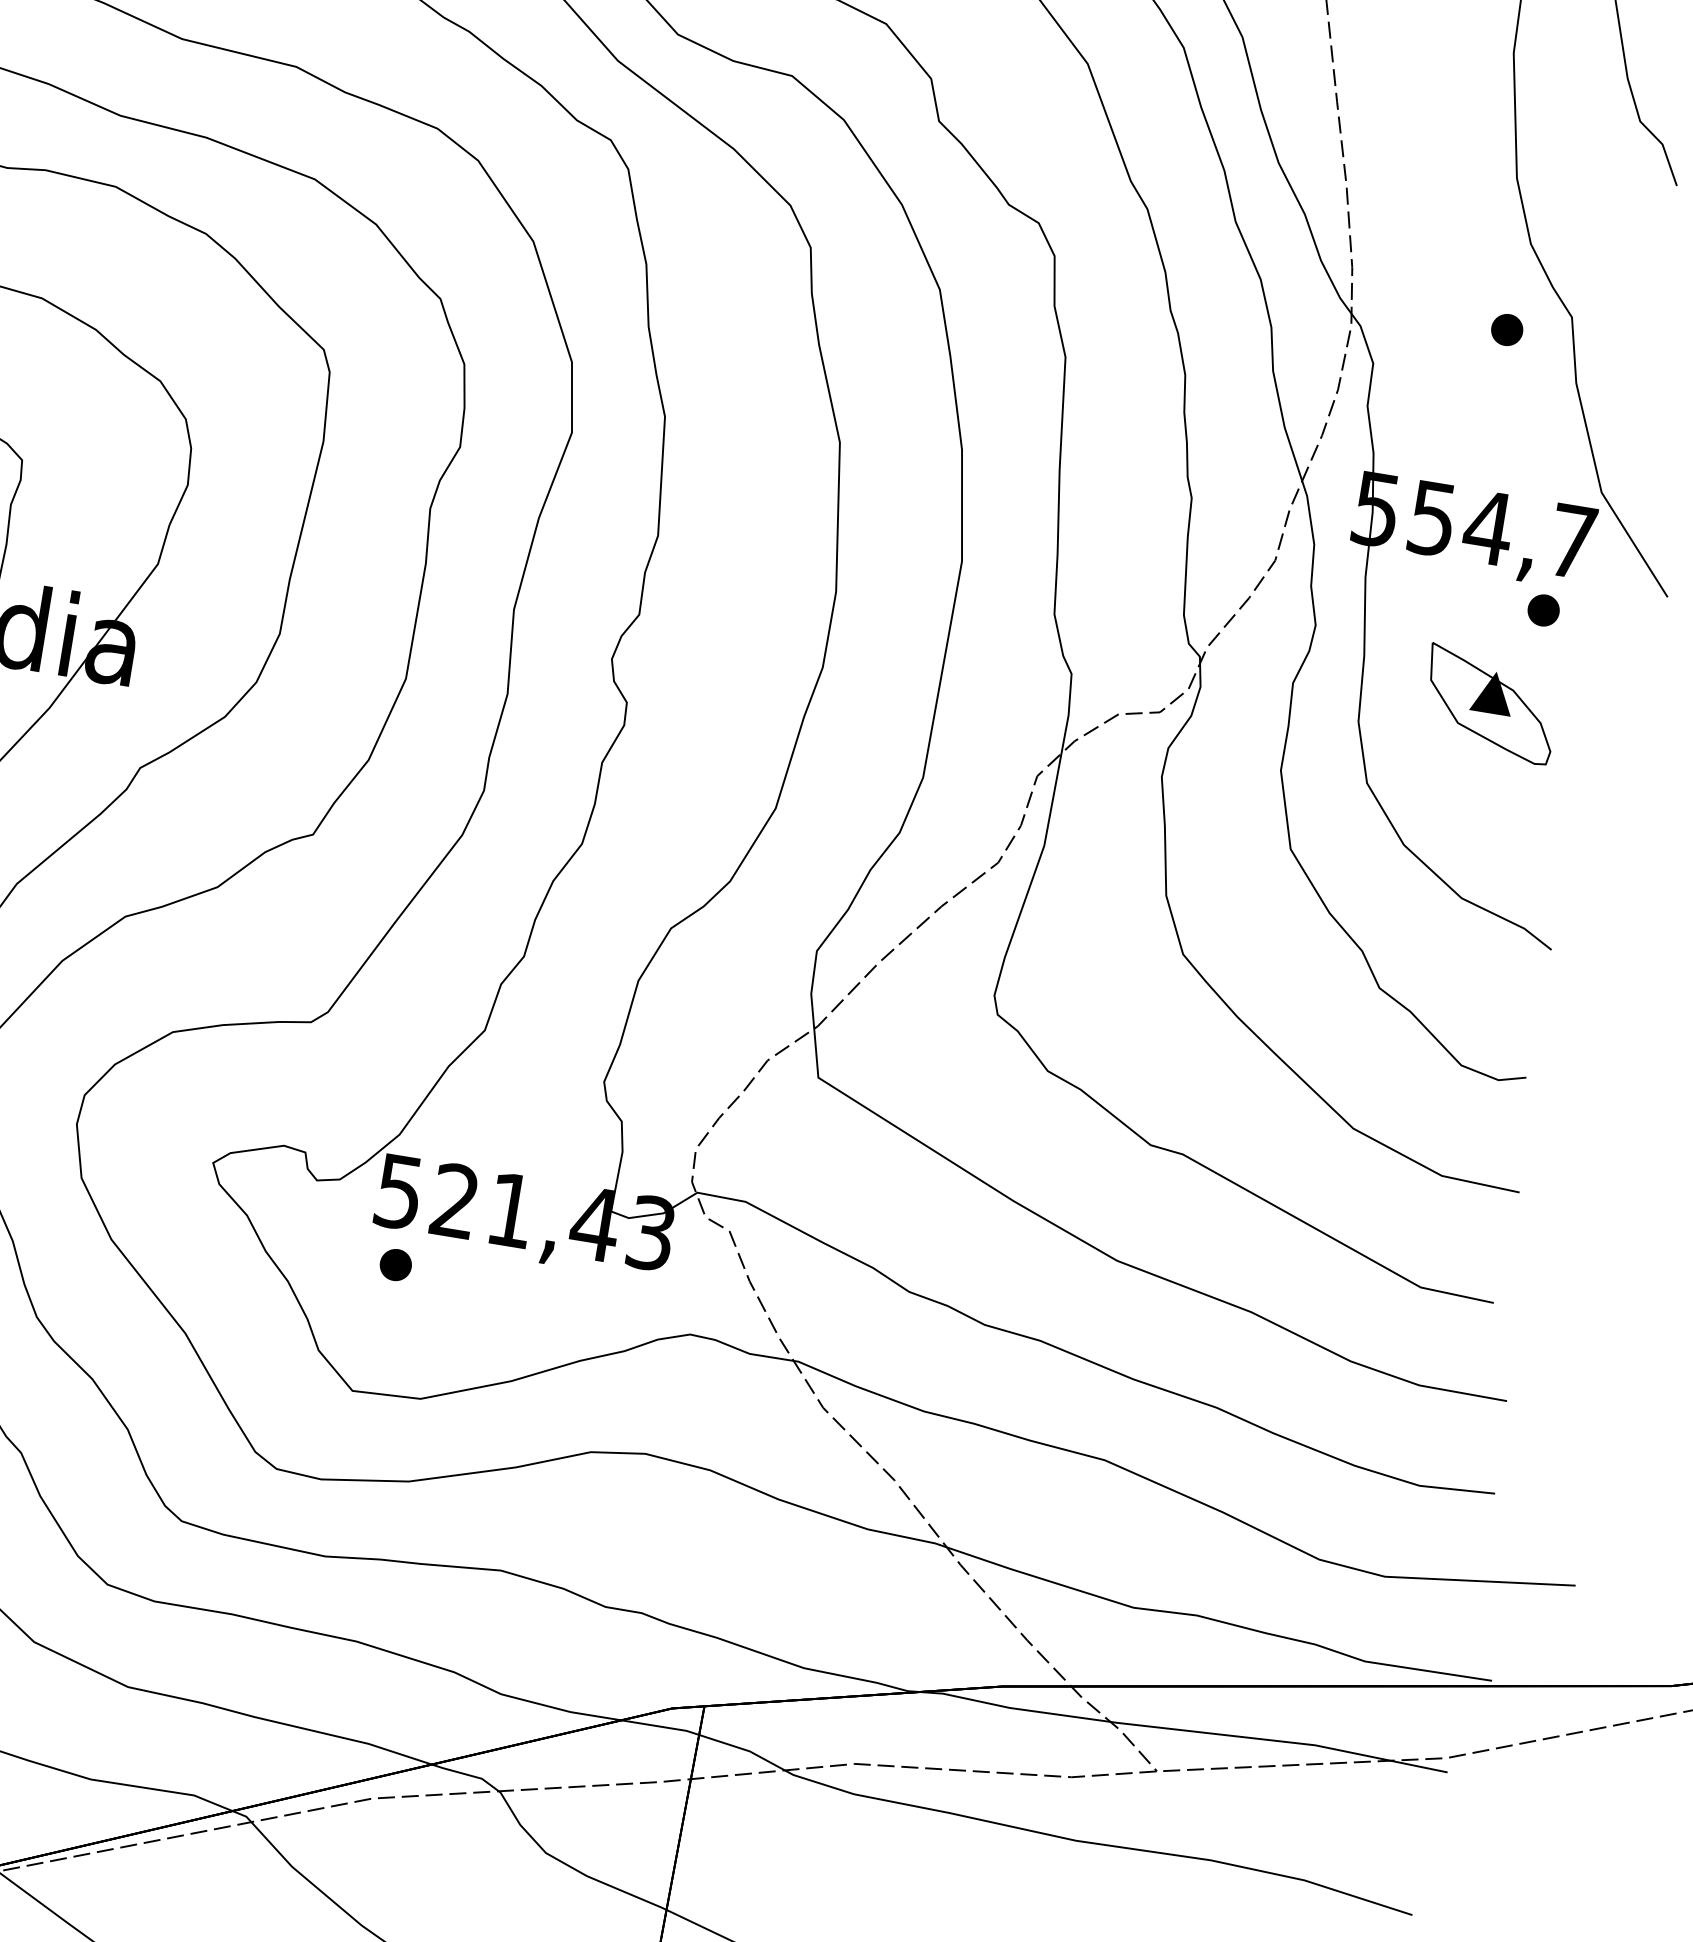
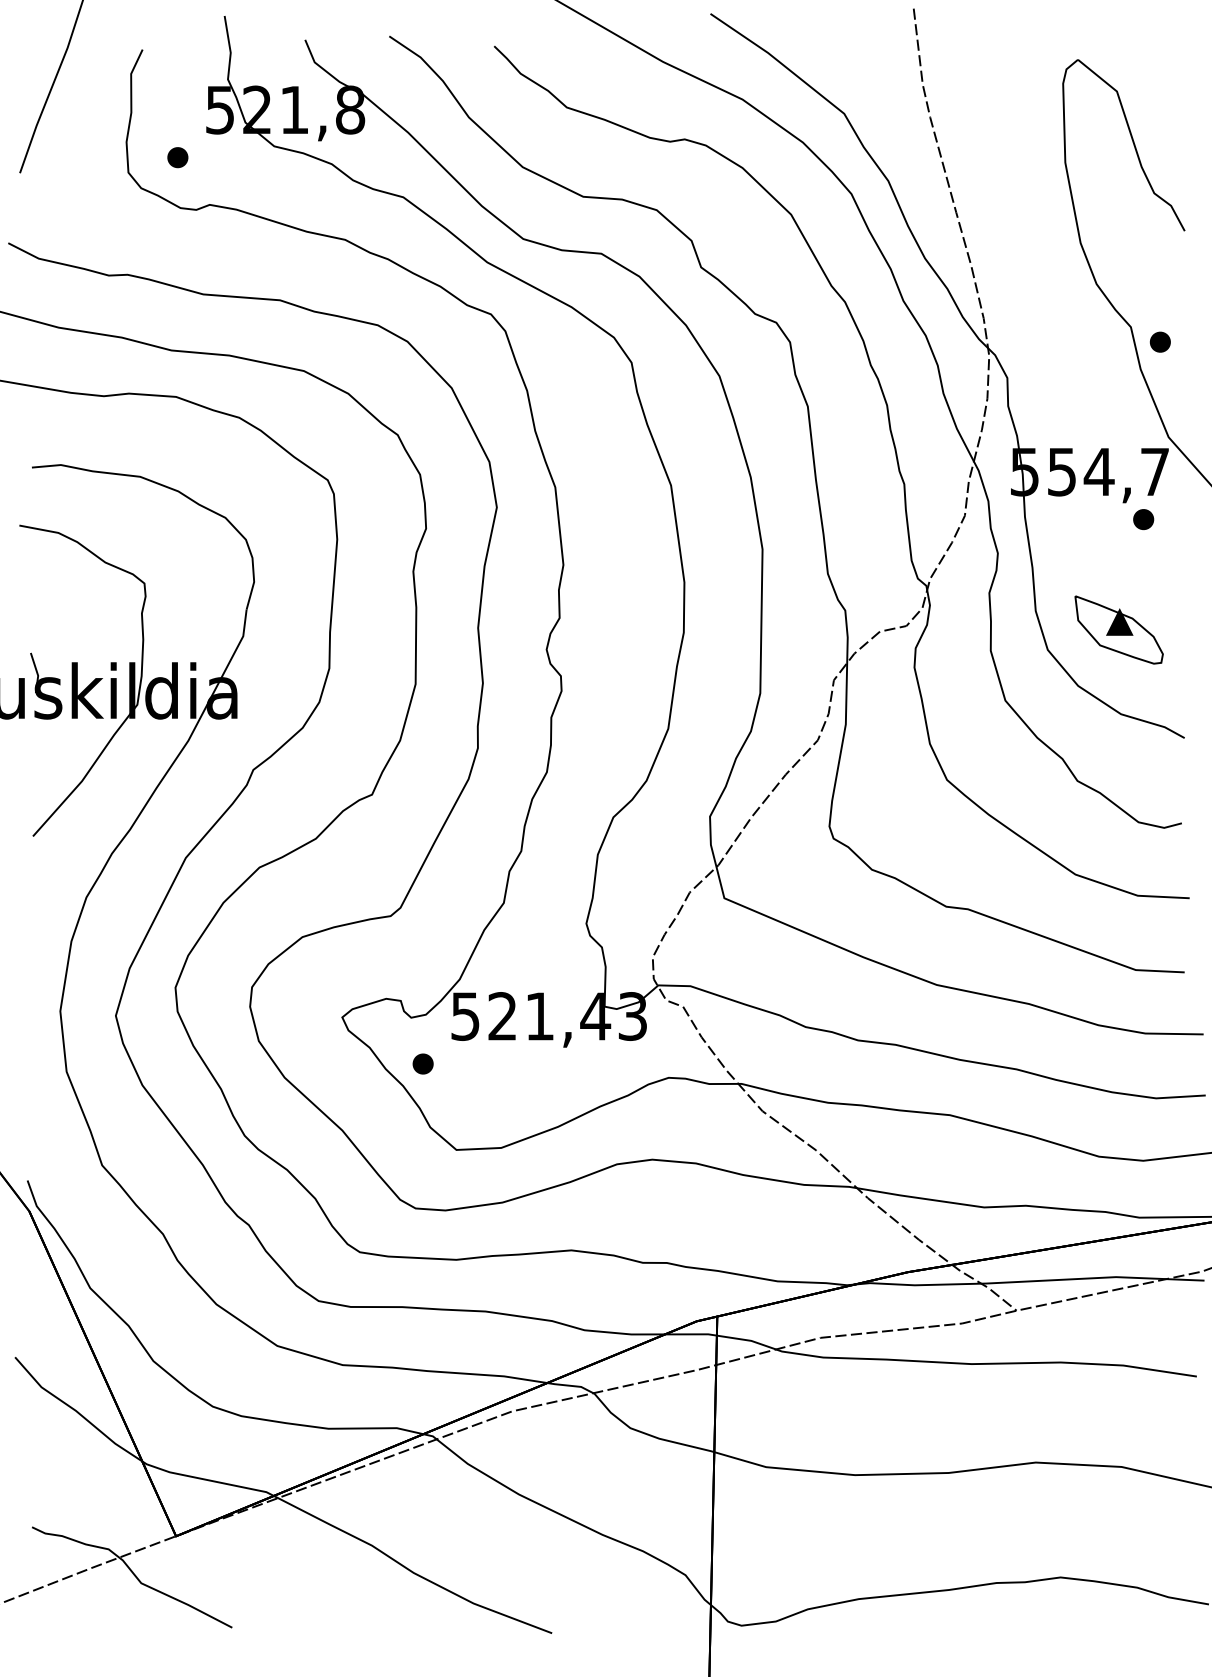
part: (1506, 328) -> (1159, 341), moved
part: (1489, 703) -> (1118, 629), moved
part: (395, 1264) -> (422, 1063), moved

